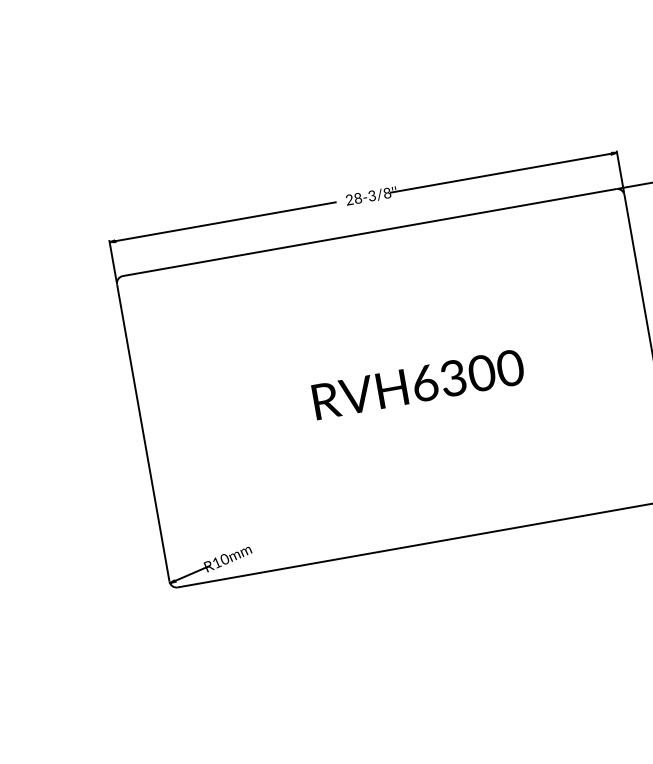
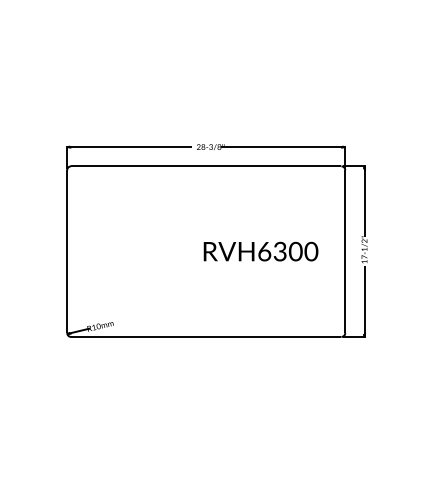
text: (417, 384) -> (260, 251), moved

